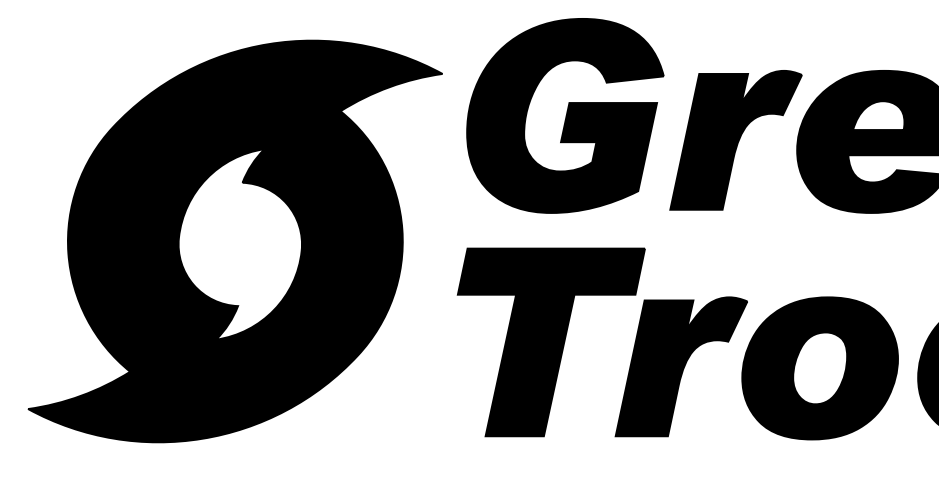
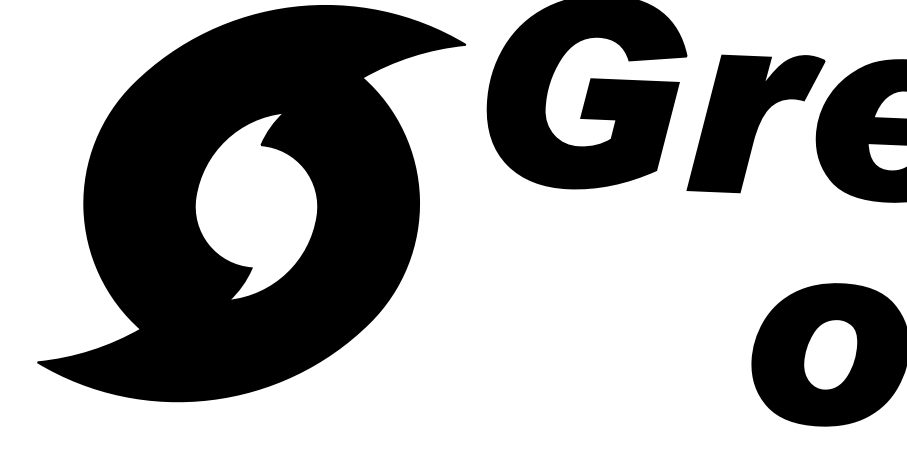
part: (633, 346) -> (645, 325), removed

